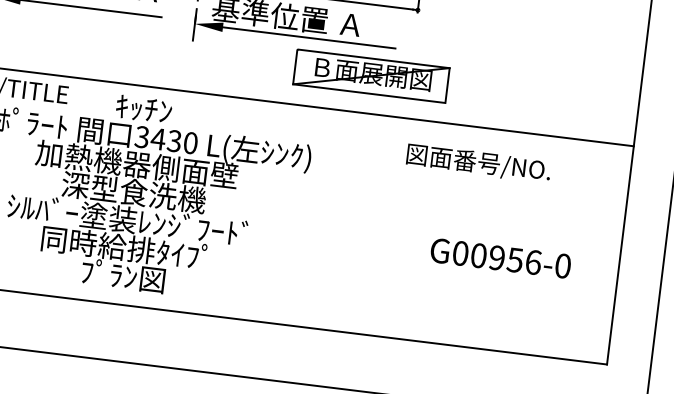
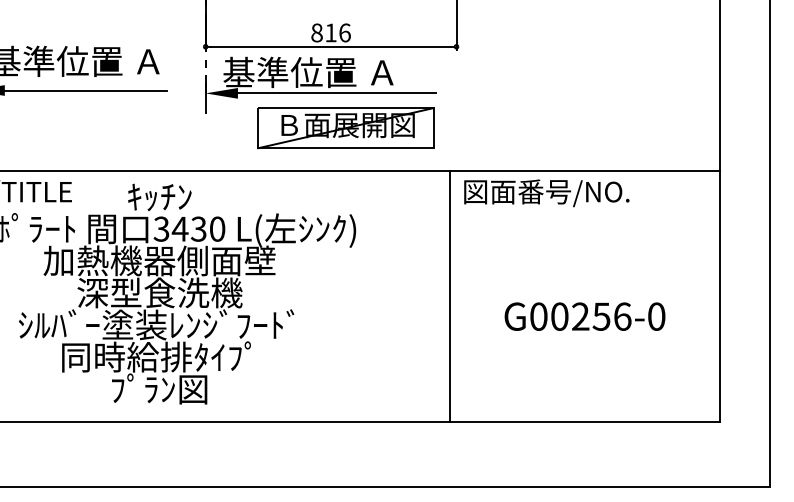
part: (370, 76) -> (345, 128), moved
text: (478, 163) -> (546, 193), moved
line: (385, 226) -> (449, 296), added
text: (496, 257) -> (580, 316), G00956-0 -> G00256-0

